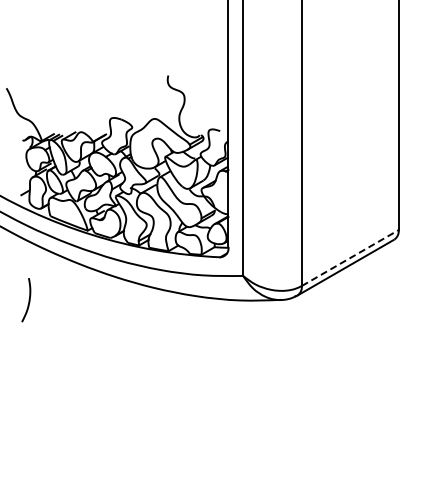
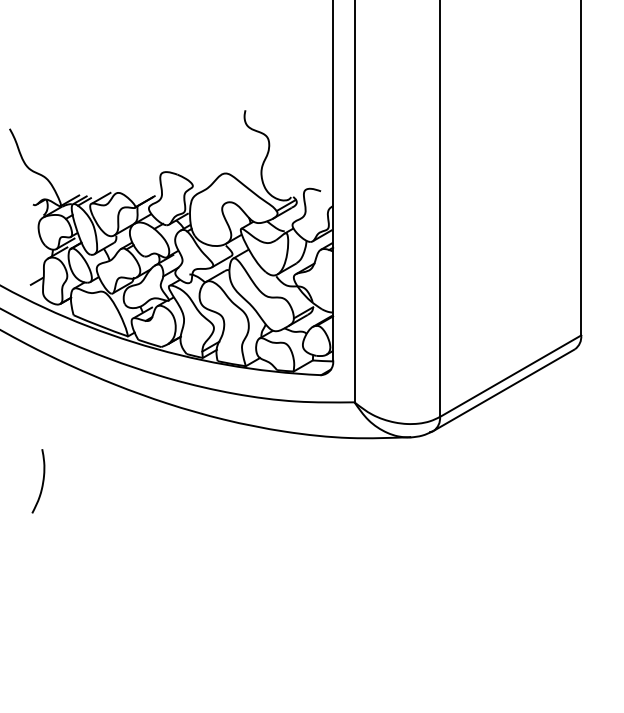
line: (350, 258) -> (510, 376), dashed -> solid
curve: (28, 300) -> (41, 481), moved

